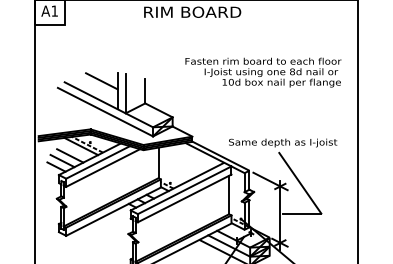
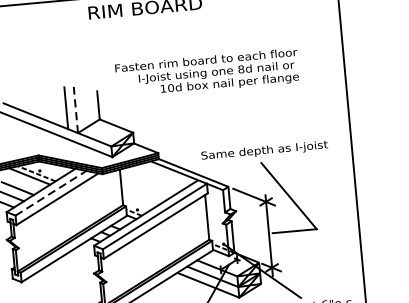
text: (263, 72) -> (207, 73), moved
line: (101, 81) -> (46, 98), removed
line: (125, 93) -> (75, 109), solid -> dashed
line: (98, 162) -> (51, 193), solid -> dashed

